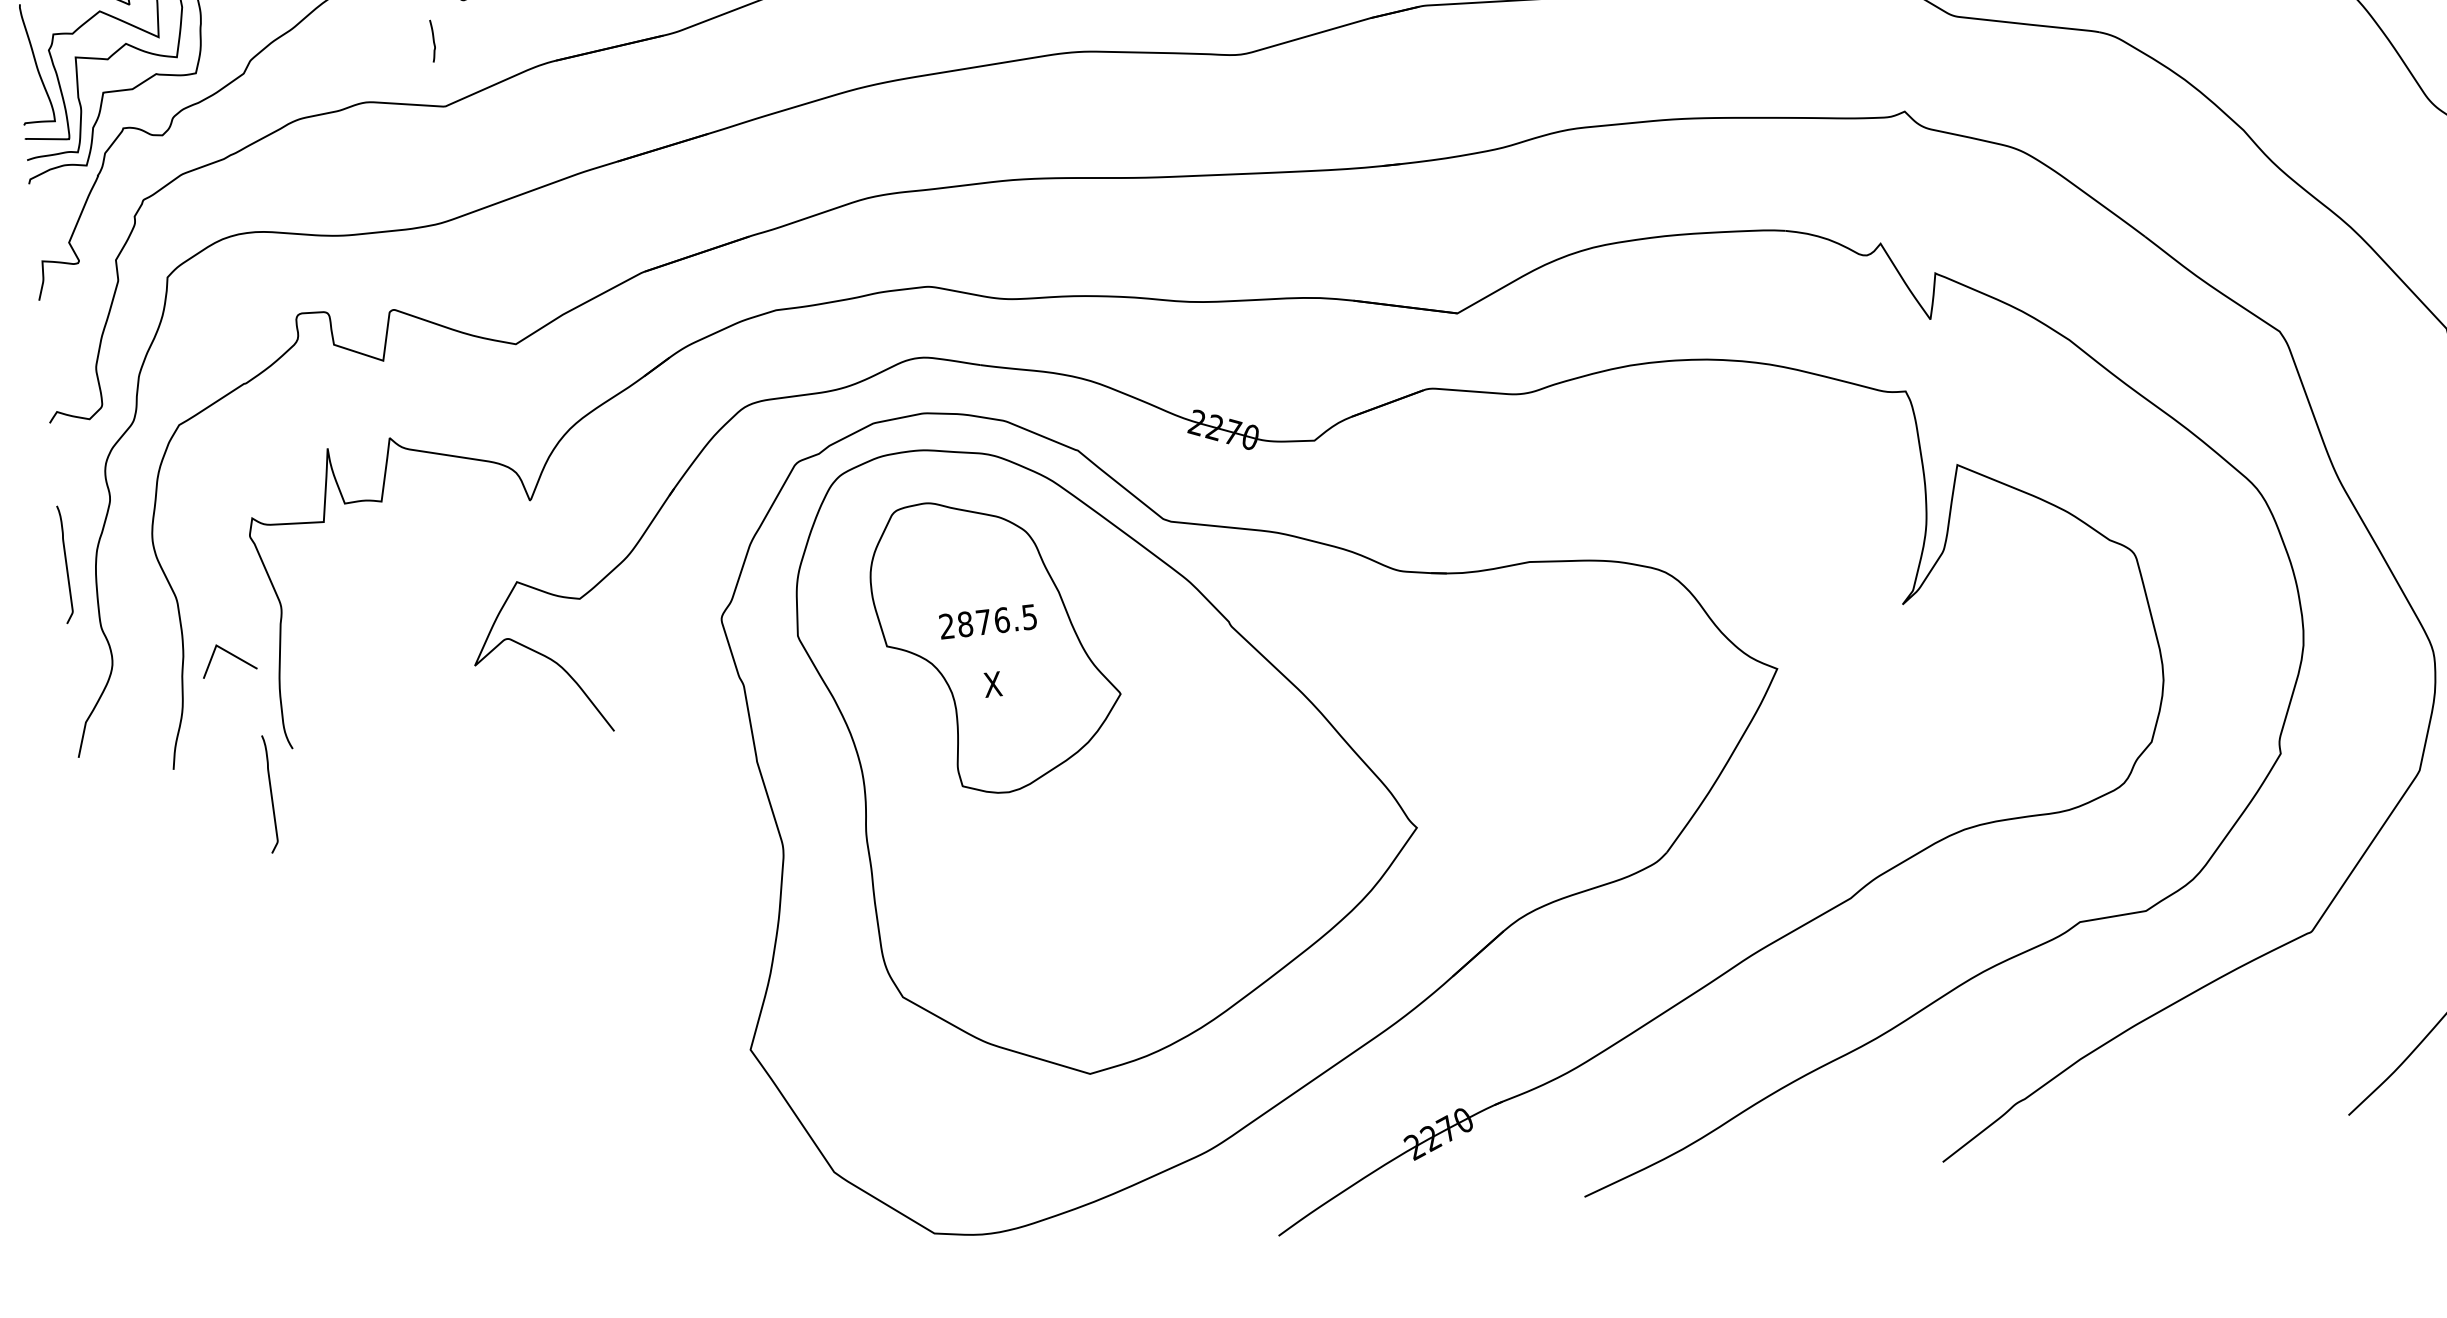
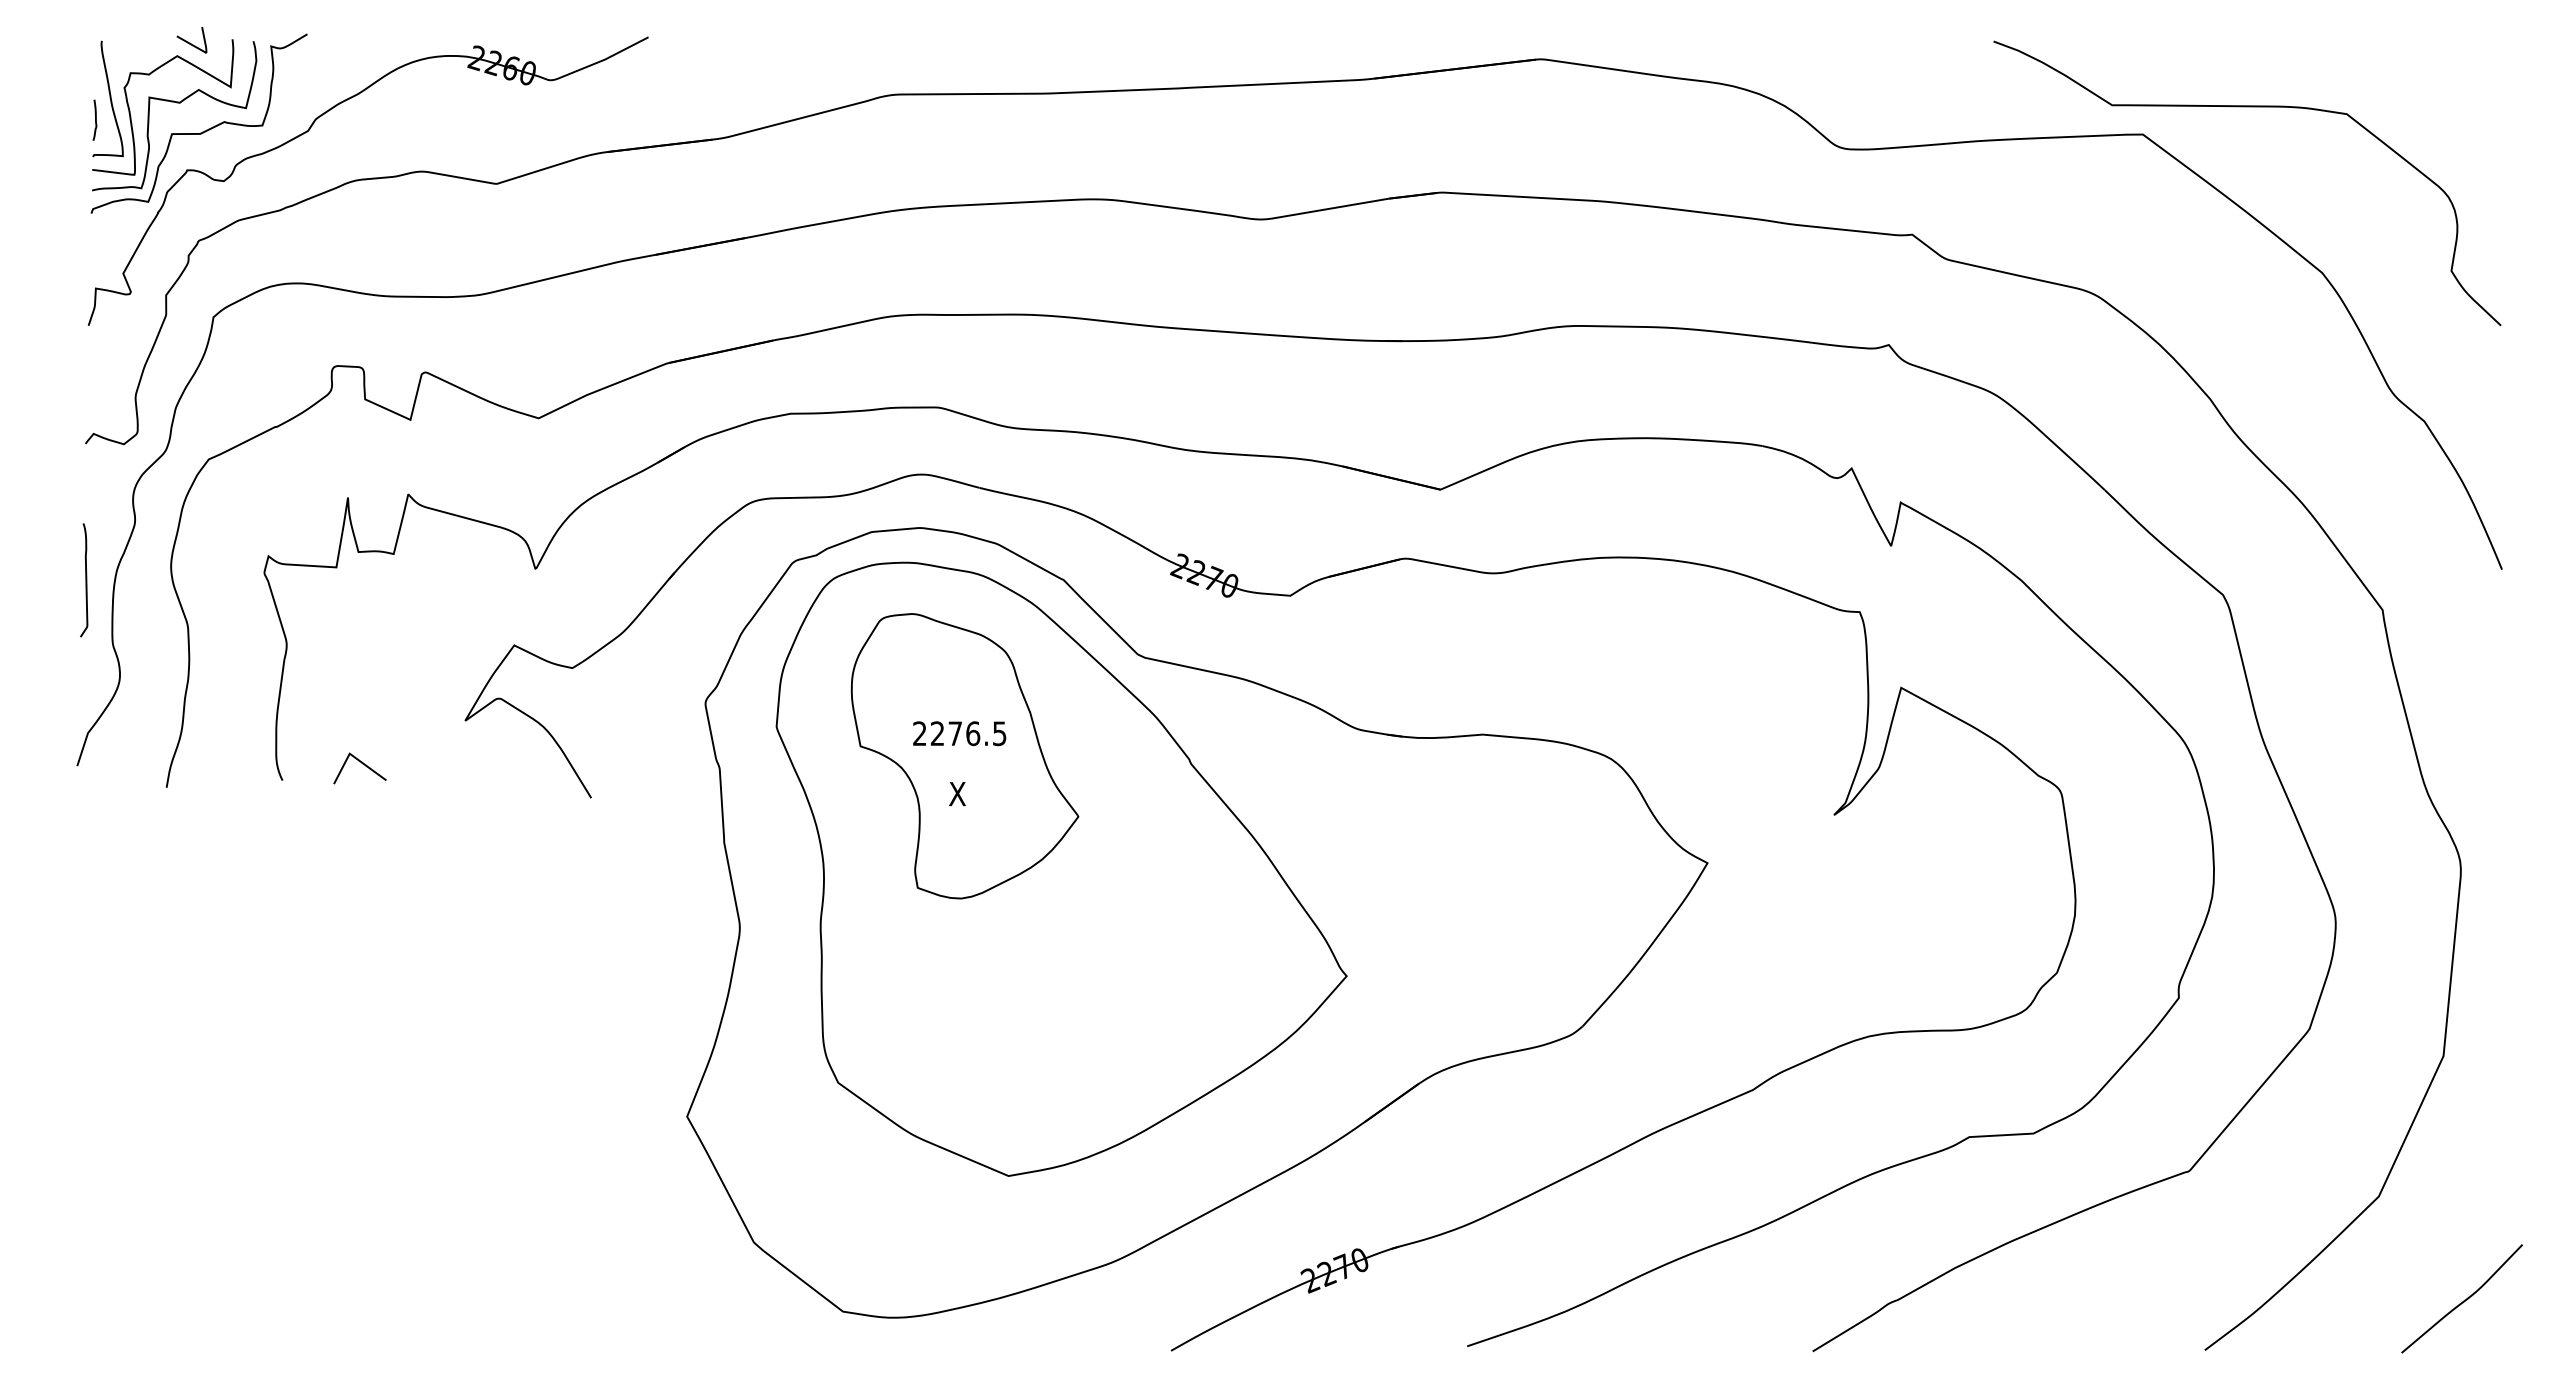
curve: (433, 40) -> (95, 119), moved
text: (965, 624) -> (937, 733), 2876.5 -> 2276.5
line: (230, 655) -> (362, 764), moved
curve: (270, 794) -> (256, 821), removed

